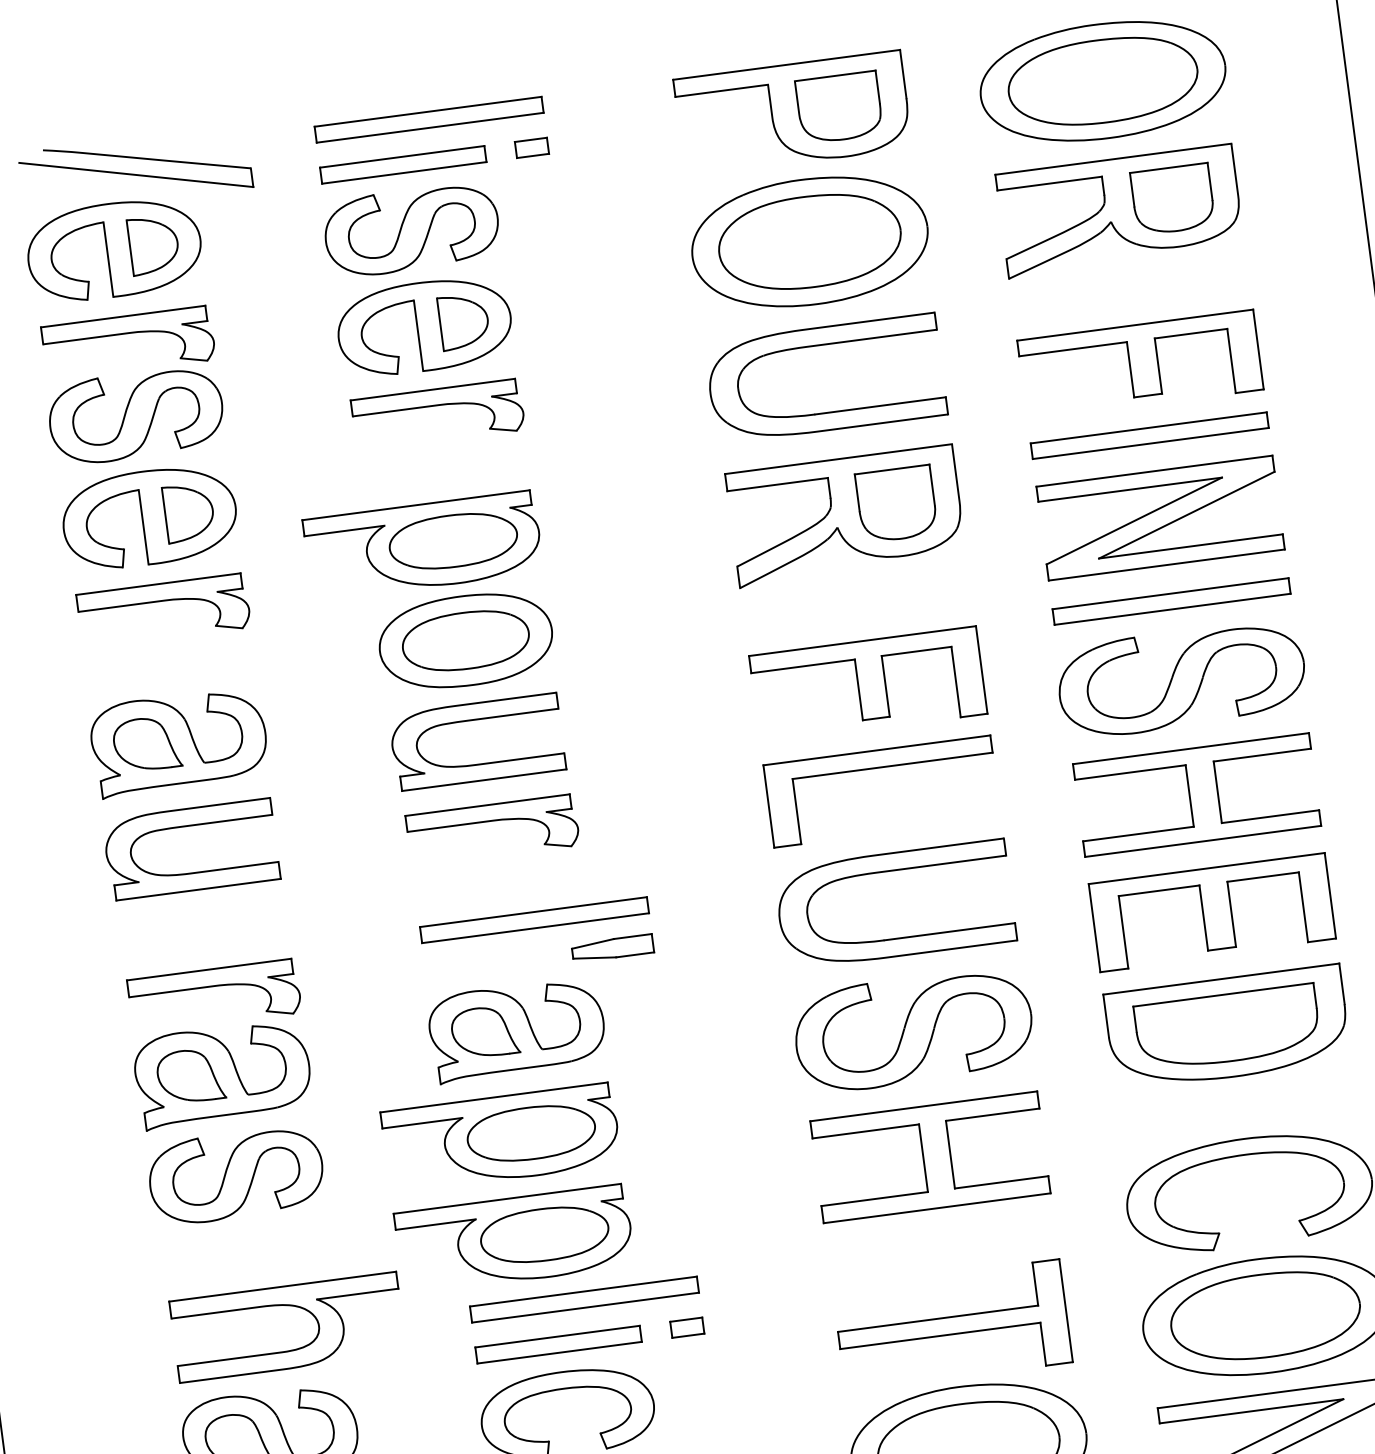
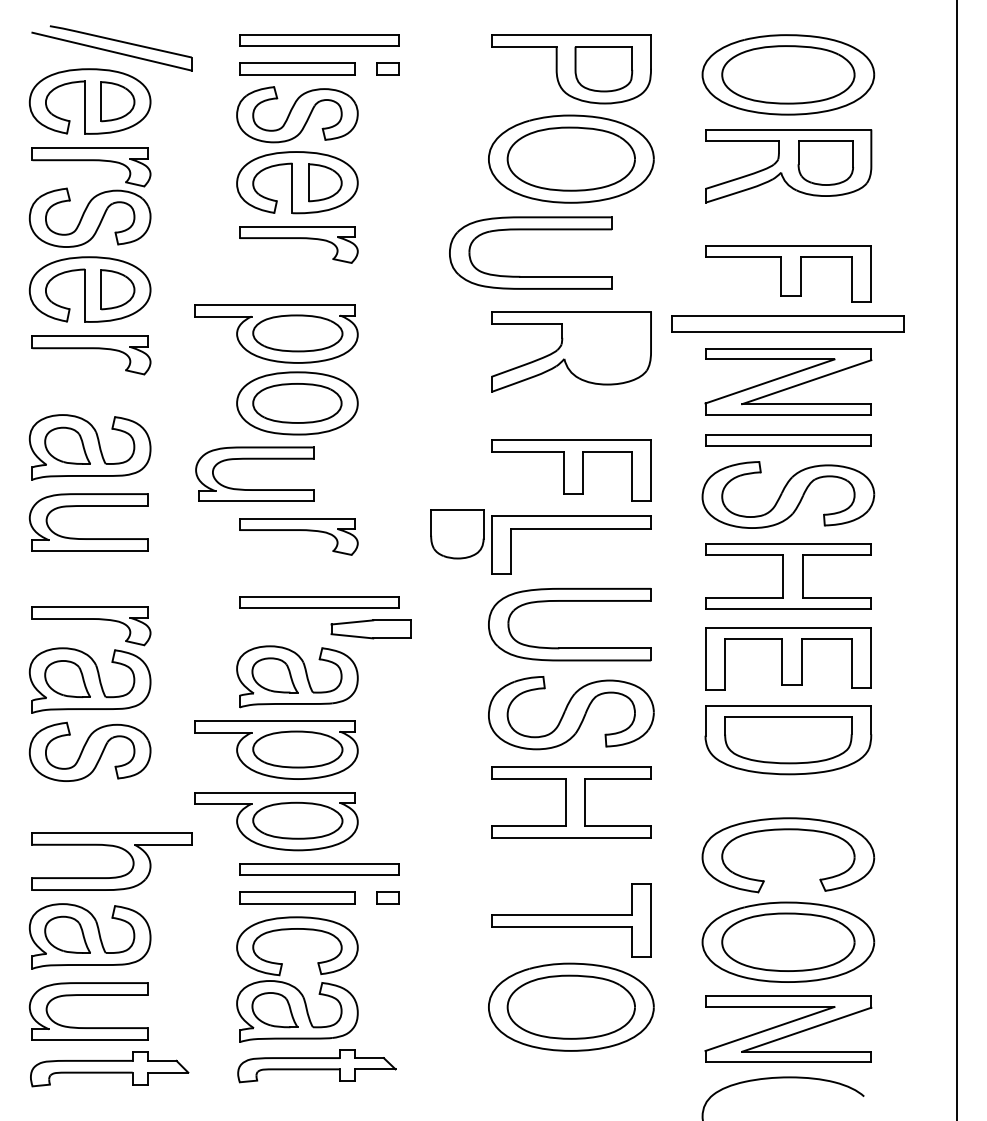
part: (821, 346) -> (530, 230), moved
part: (1149, 435) -> (788, 323), size x1.4
part: (896, 504) -> (457, 534), moved
part: (473, 720) -> (254, 459), moved
part: (612, 947) -> (370, 628), size x1.4

